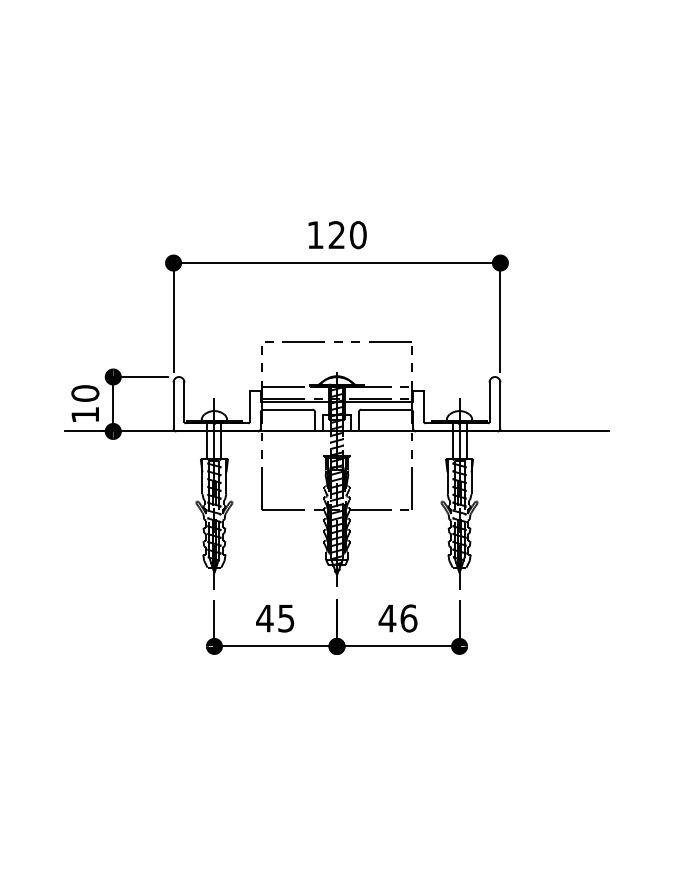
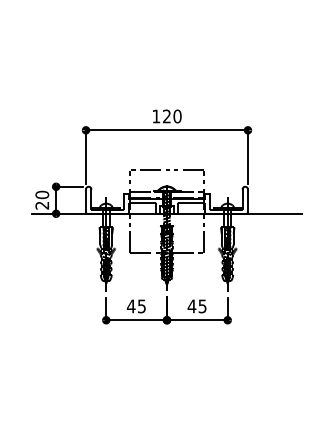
text: (83, 414) -> (41, 205), 10 -> 20
text: (408, 618) -> (202, 306), 46 -> 45

